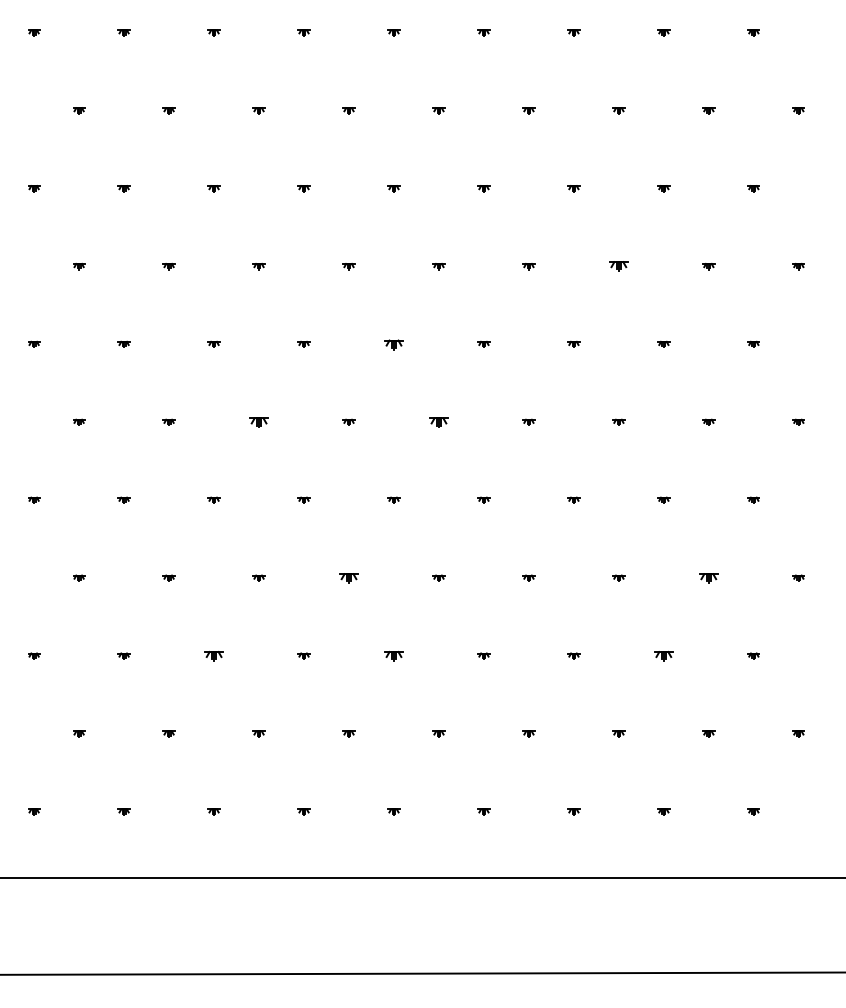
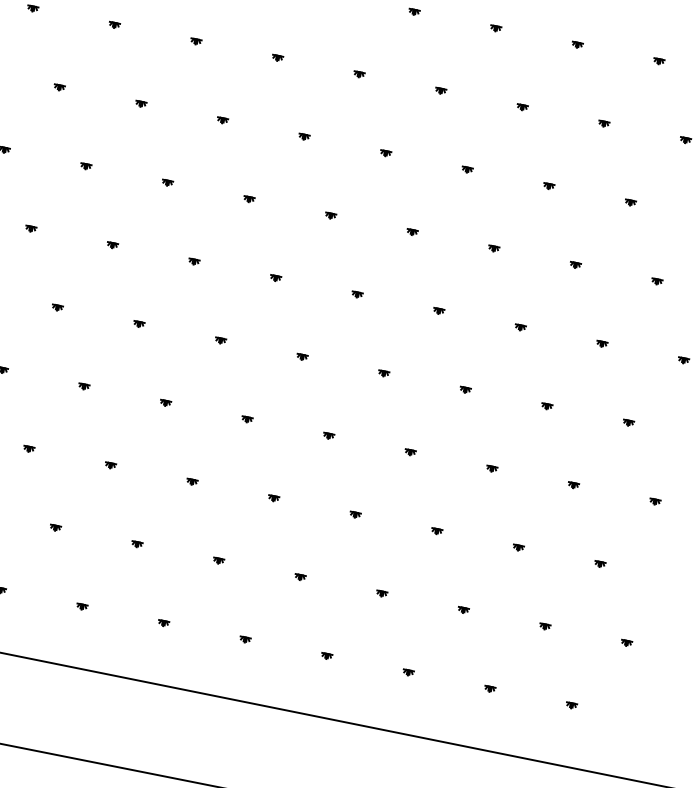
part: (618, 266) -> (548, 186), size x0.62
part: (393, 343) -> (330, 214), size x0.62
part: (258, 421) -> (193, 260), size x0.62
part: (438, 421) -> (357, 293), size x0.62
part: (348, 577) -> (246, 418), size x0.62
part: (708, 577) -> (573, 484), size x0.62
part: (213, 655) -> (110, 464), size x0.62
part: (393, 655) -> (273, 497), size x0.62
part: (663, 655) -> (518, 547), size x0.62

